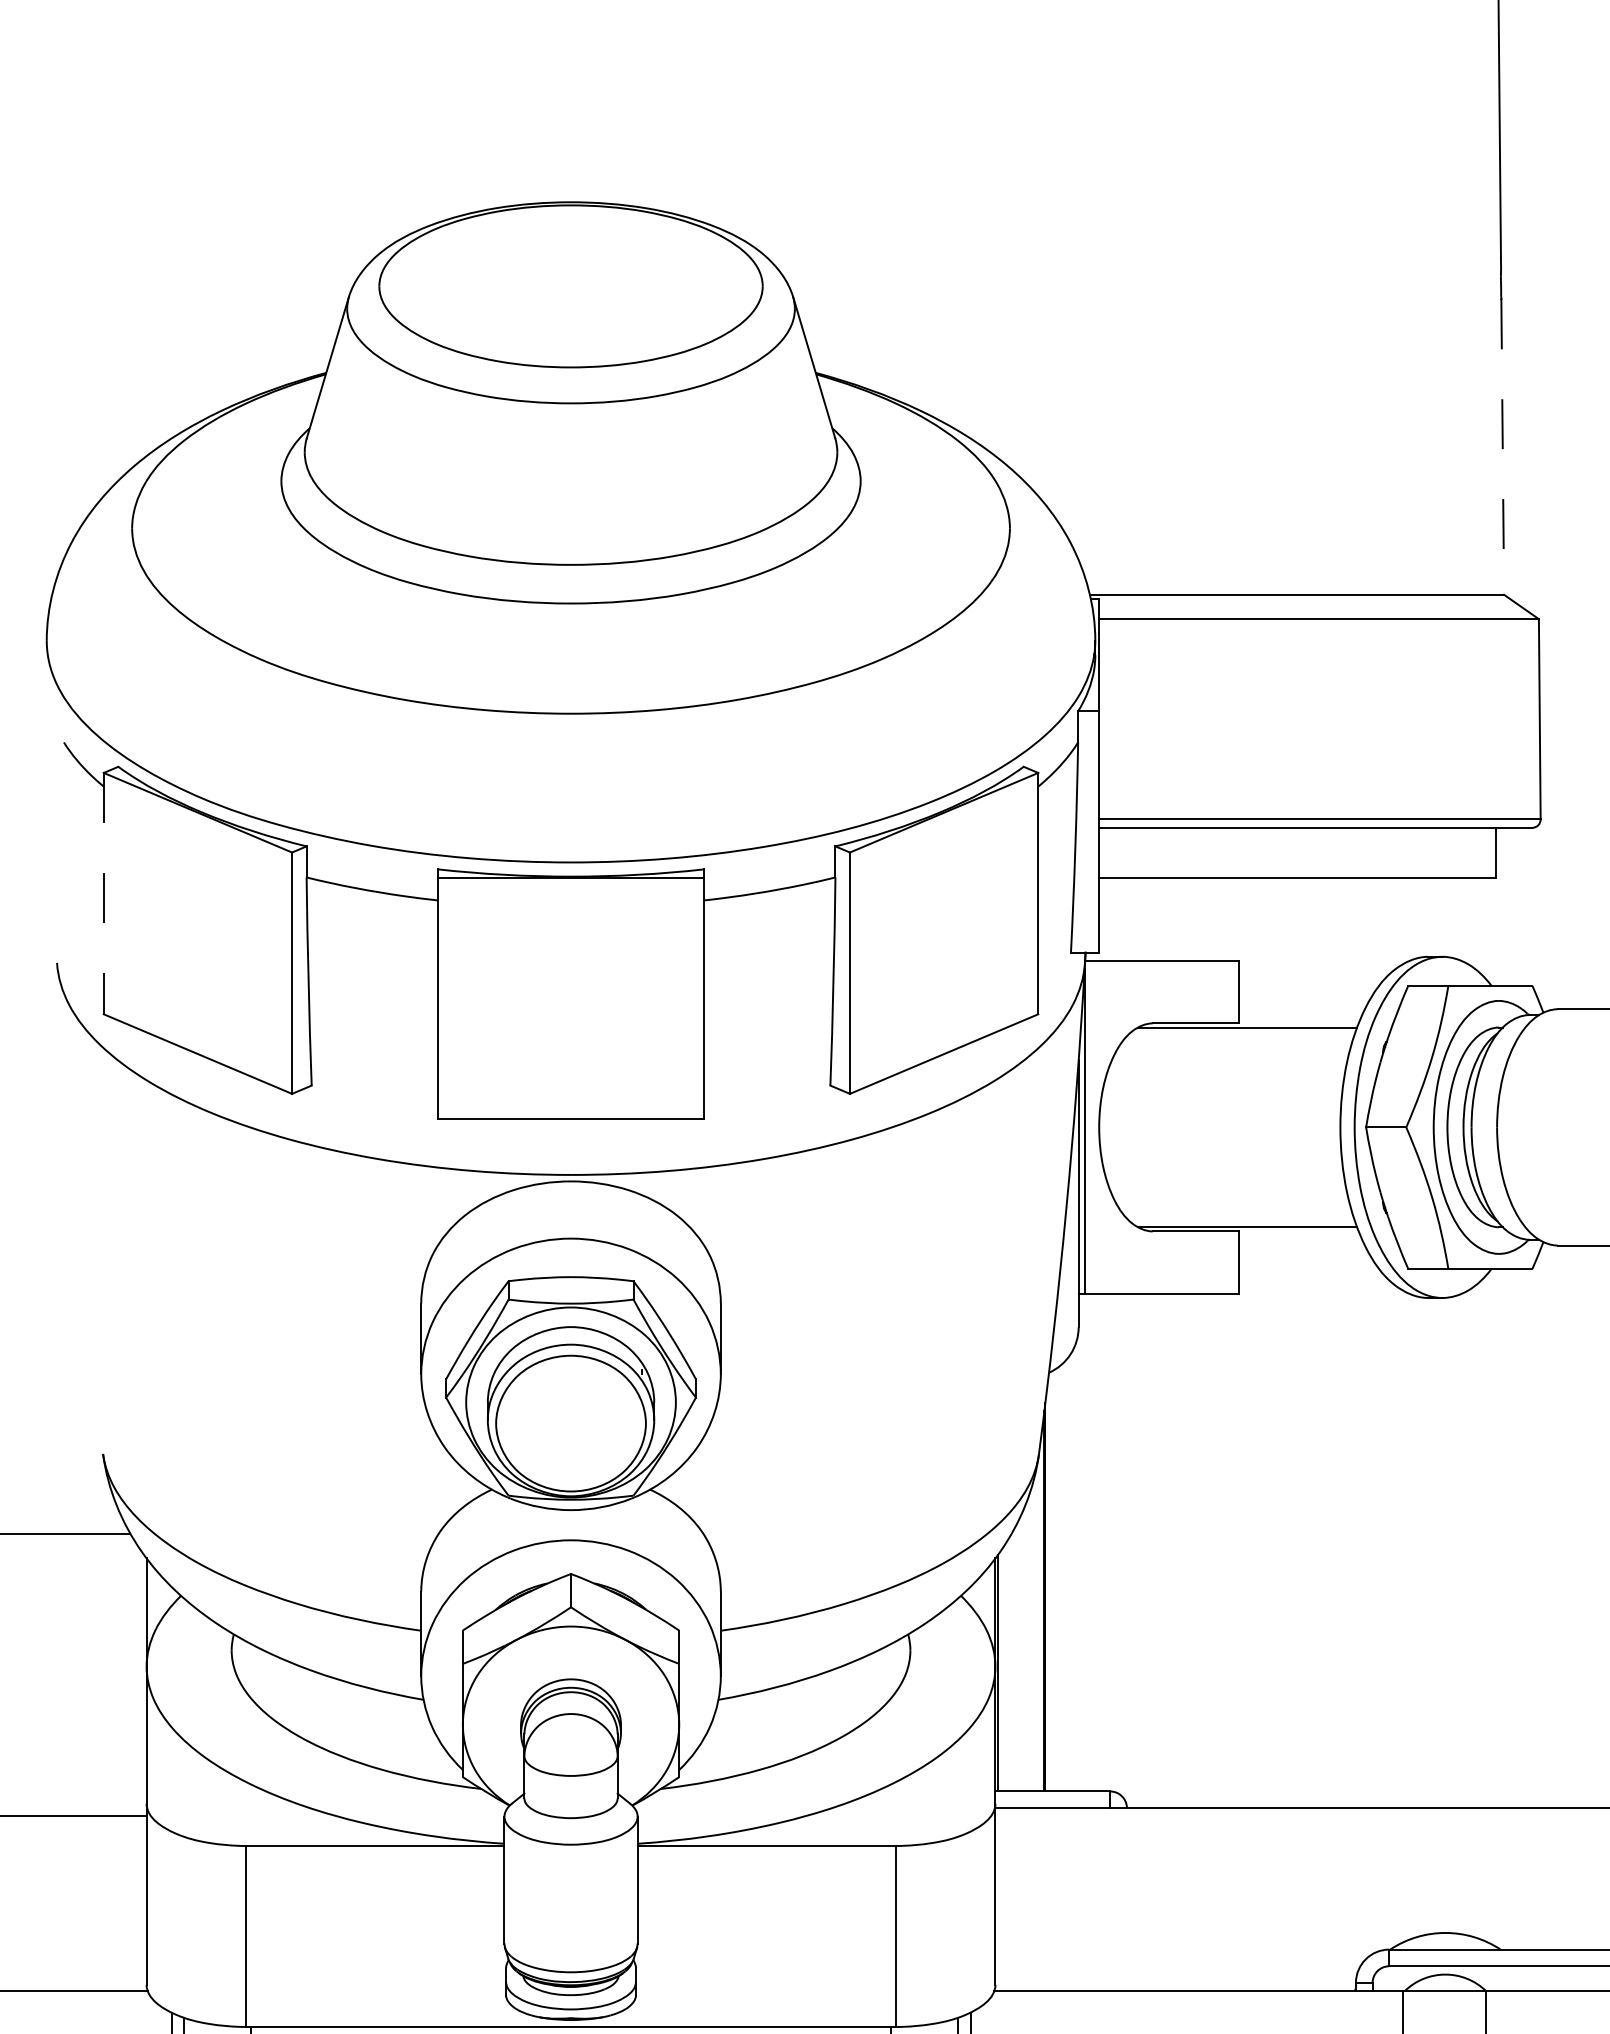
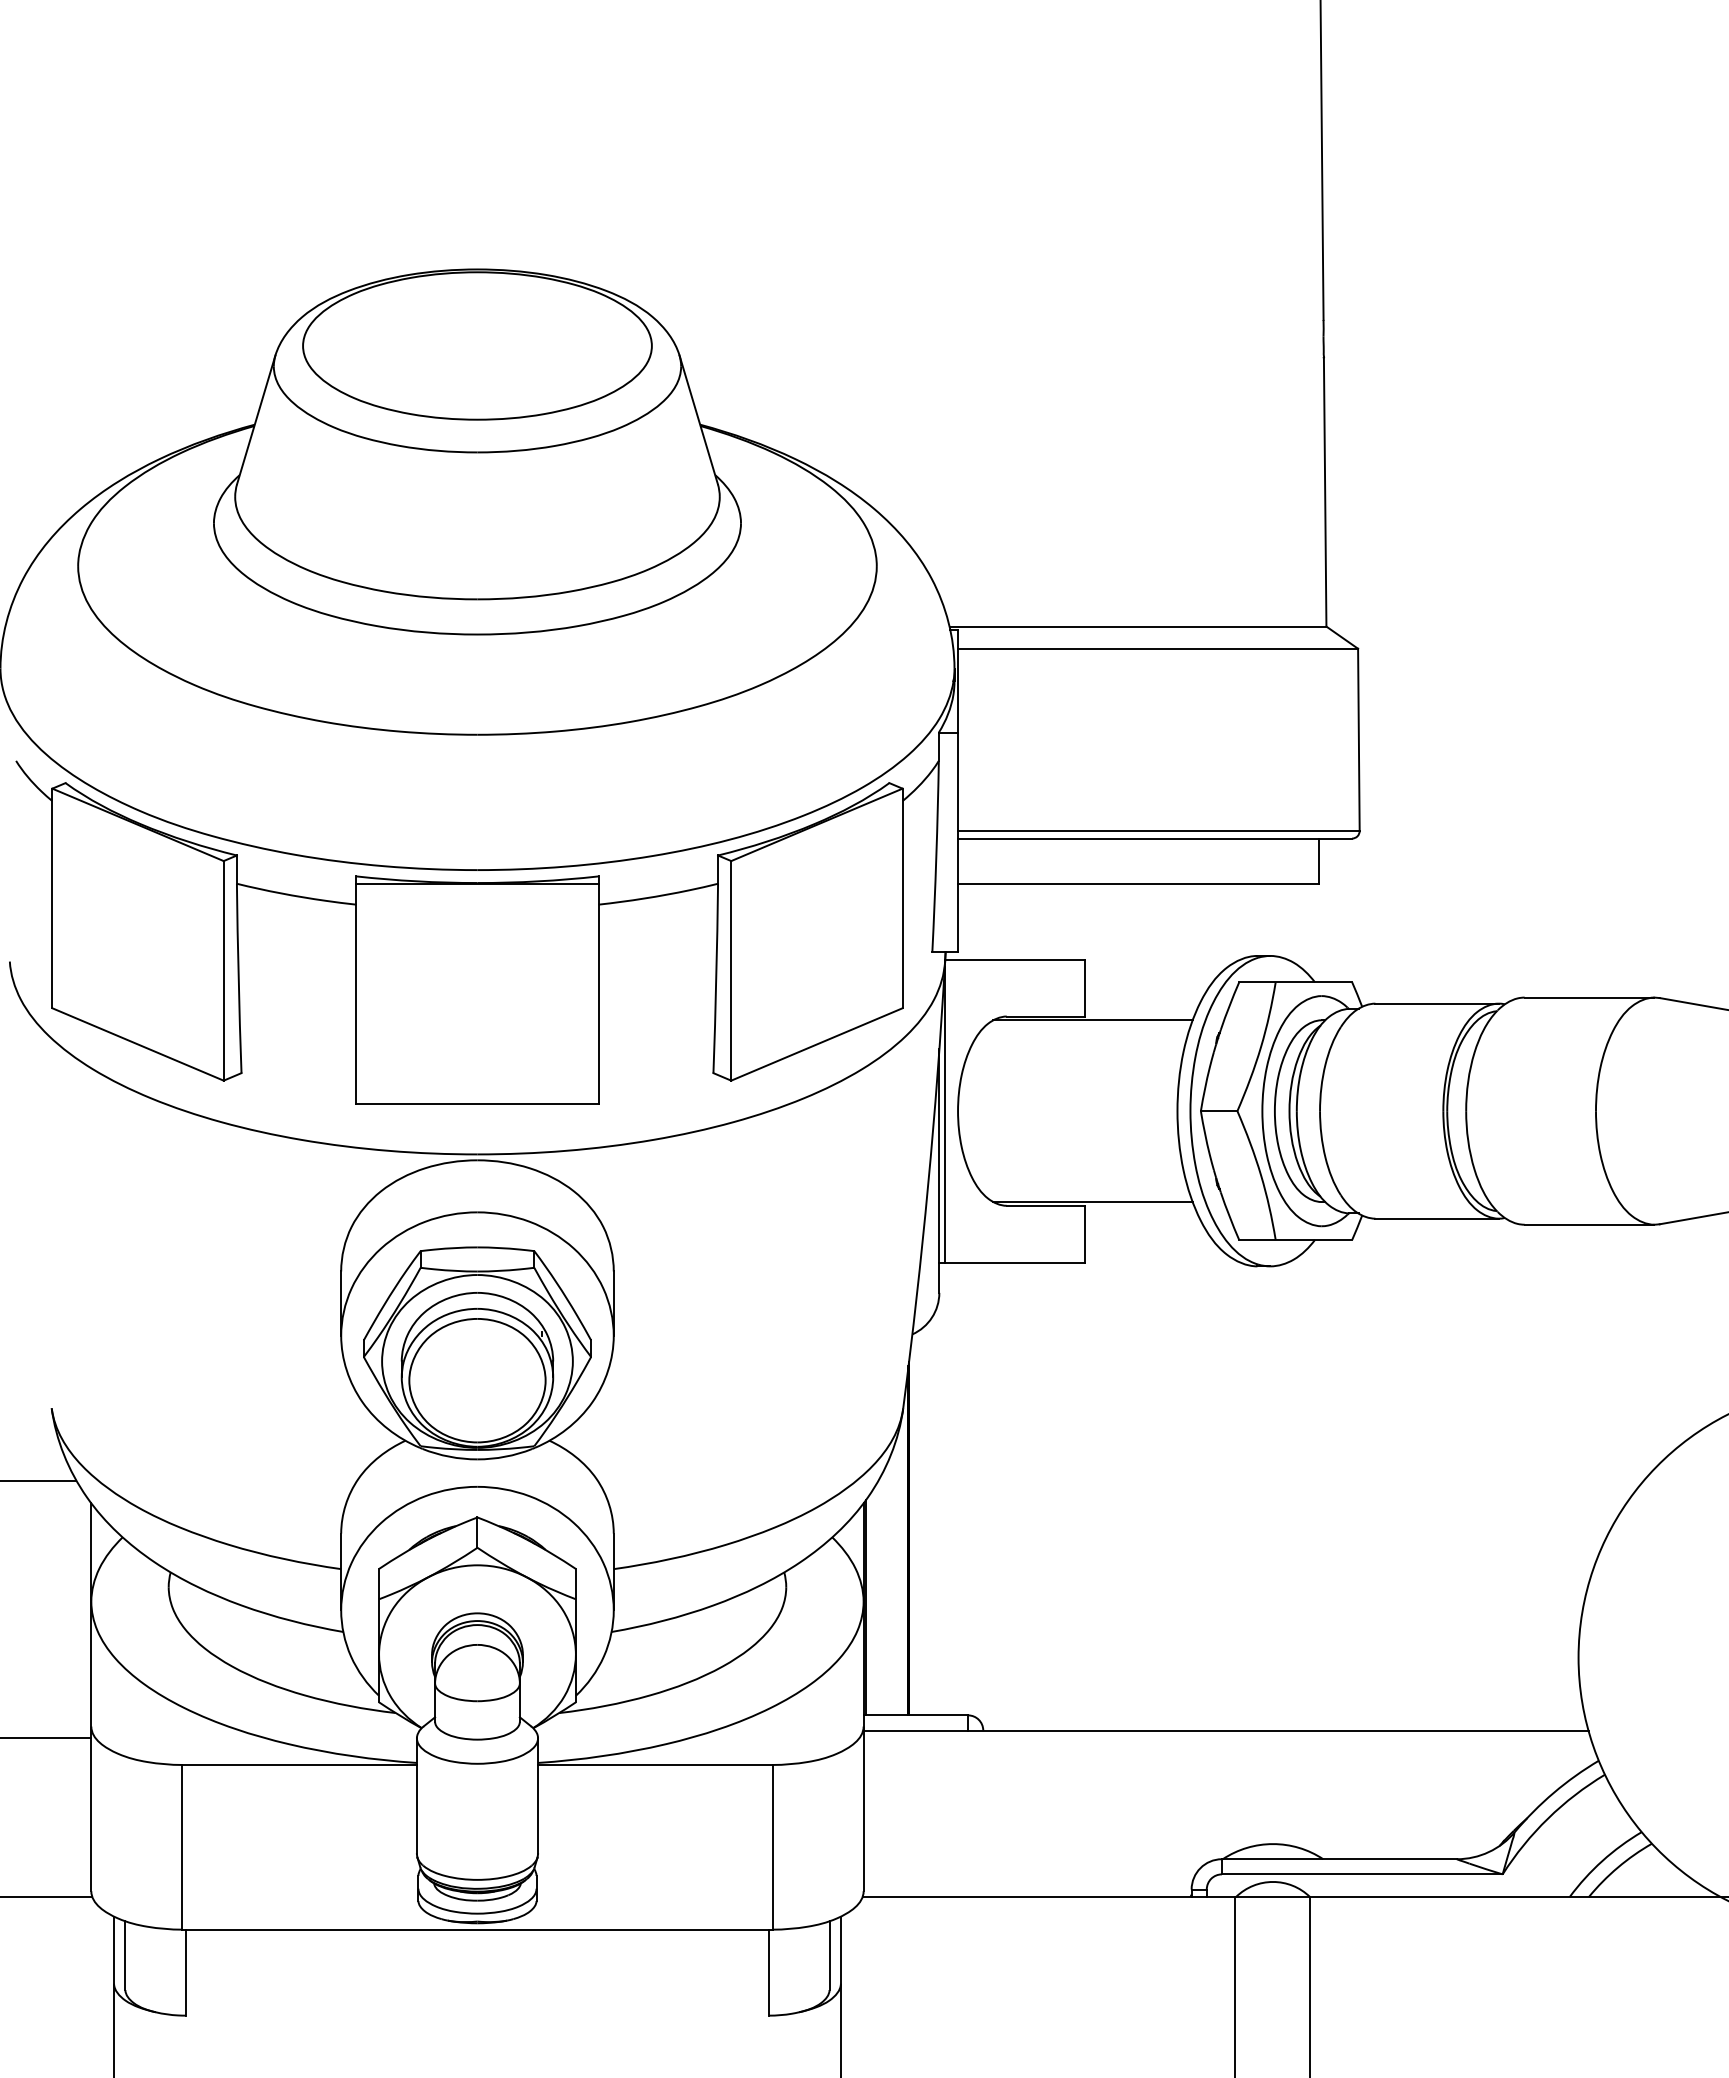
line: (1503, 447) -> (1325, 492), dashed -> solid
line: (103, 893) -> (52, 898), dashed -> solid

